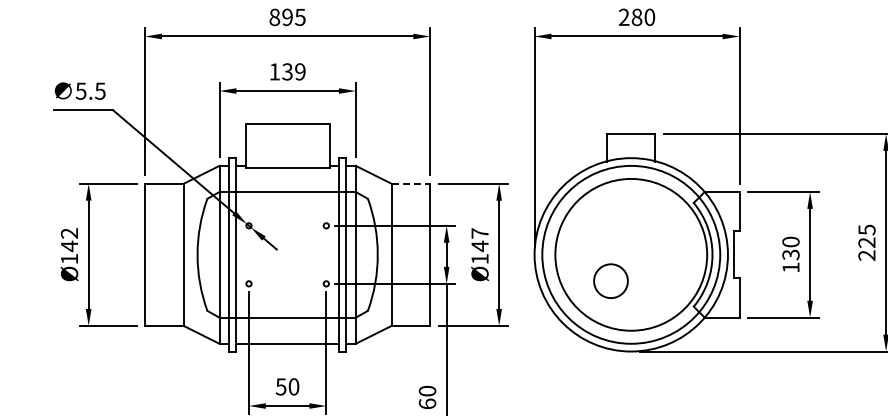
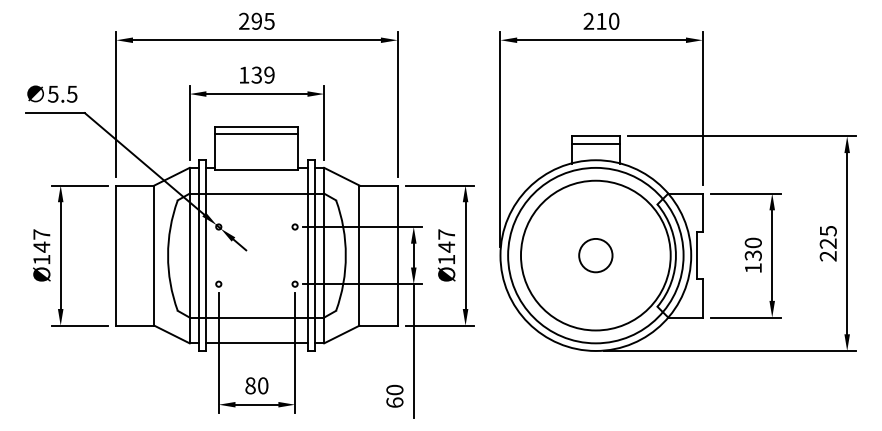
text: (275, 16) -> (244, 20), 895 -> 295
text: (637, 16) -> (601, 20), 280 -> 210
line: (287, 132) -> (256, 134), added
line: (630, 142) -> (595, 144), added
line: (411, 183) -> (379, 185), dashed -> solid
text: (69, 233) -> (41, 234), Ø142 -> Ø147
circle: (610, 281) -> (595, 255), moved
text: (281, 386) -> (250, 385), 50 -> 80

